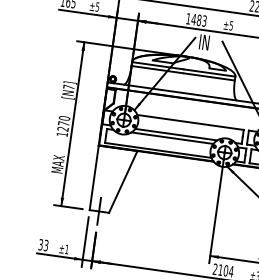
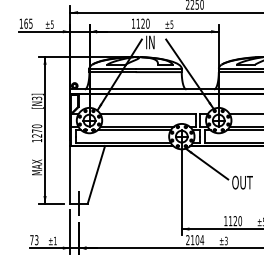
text: (198, 19) -> (142, 23), 1483 -> 1120
text: (69, 87) -> (37, 98), [N7] -> [N3]
text: (40, 245) -> (31, 240), 33 -> 73

